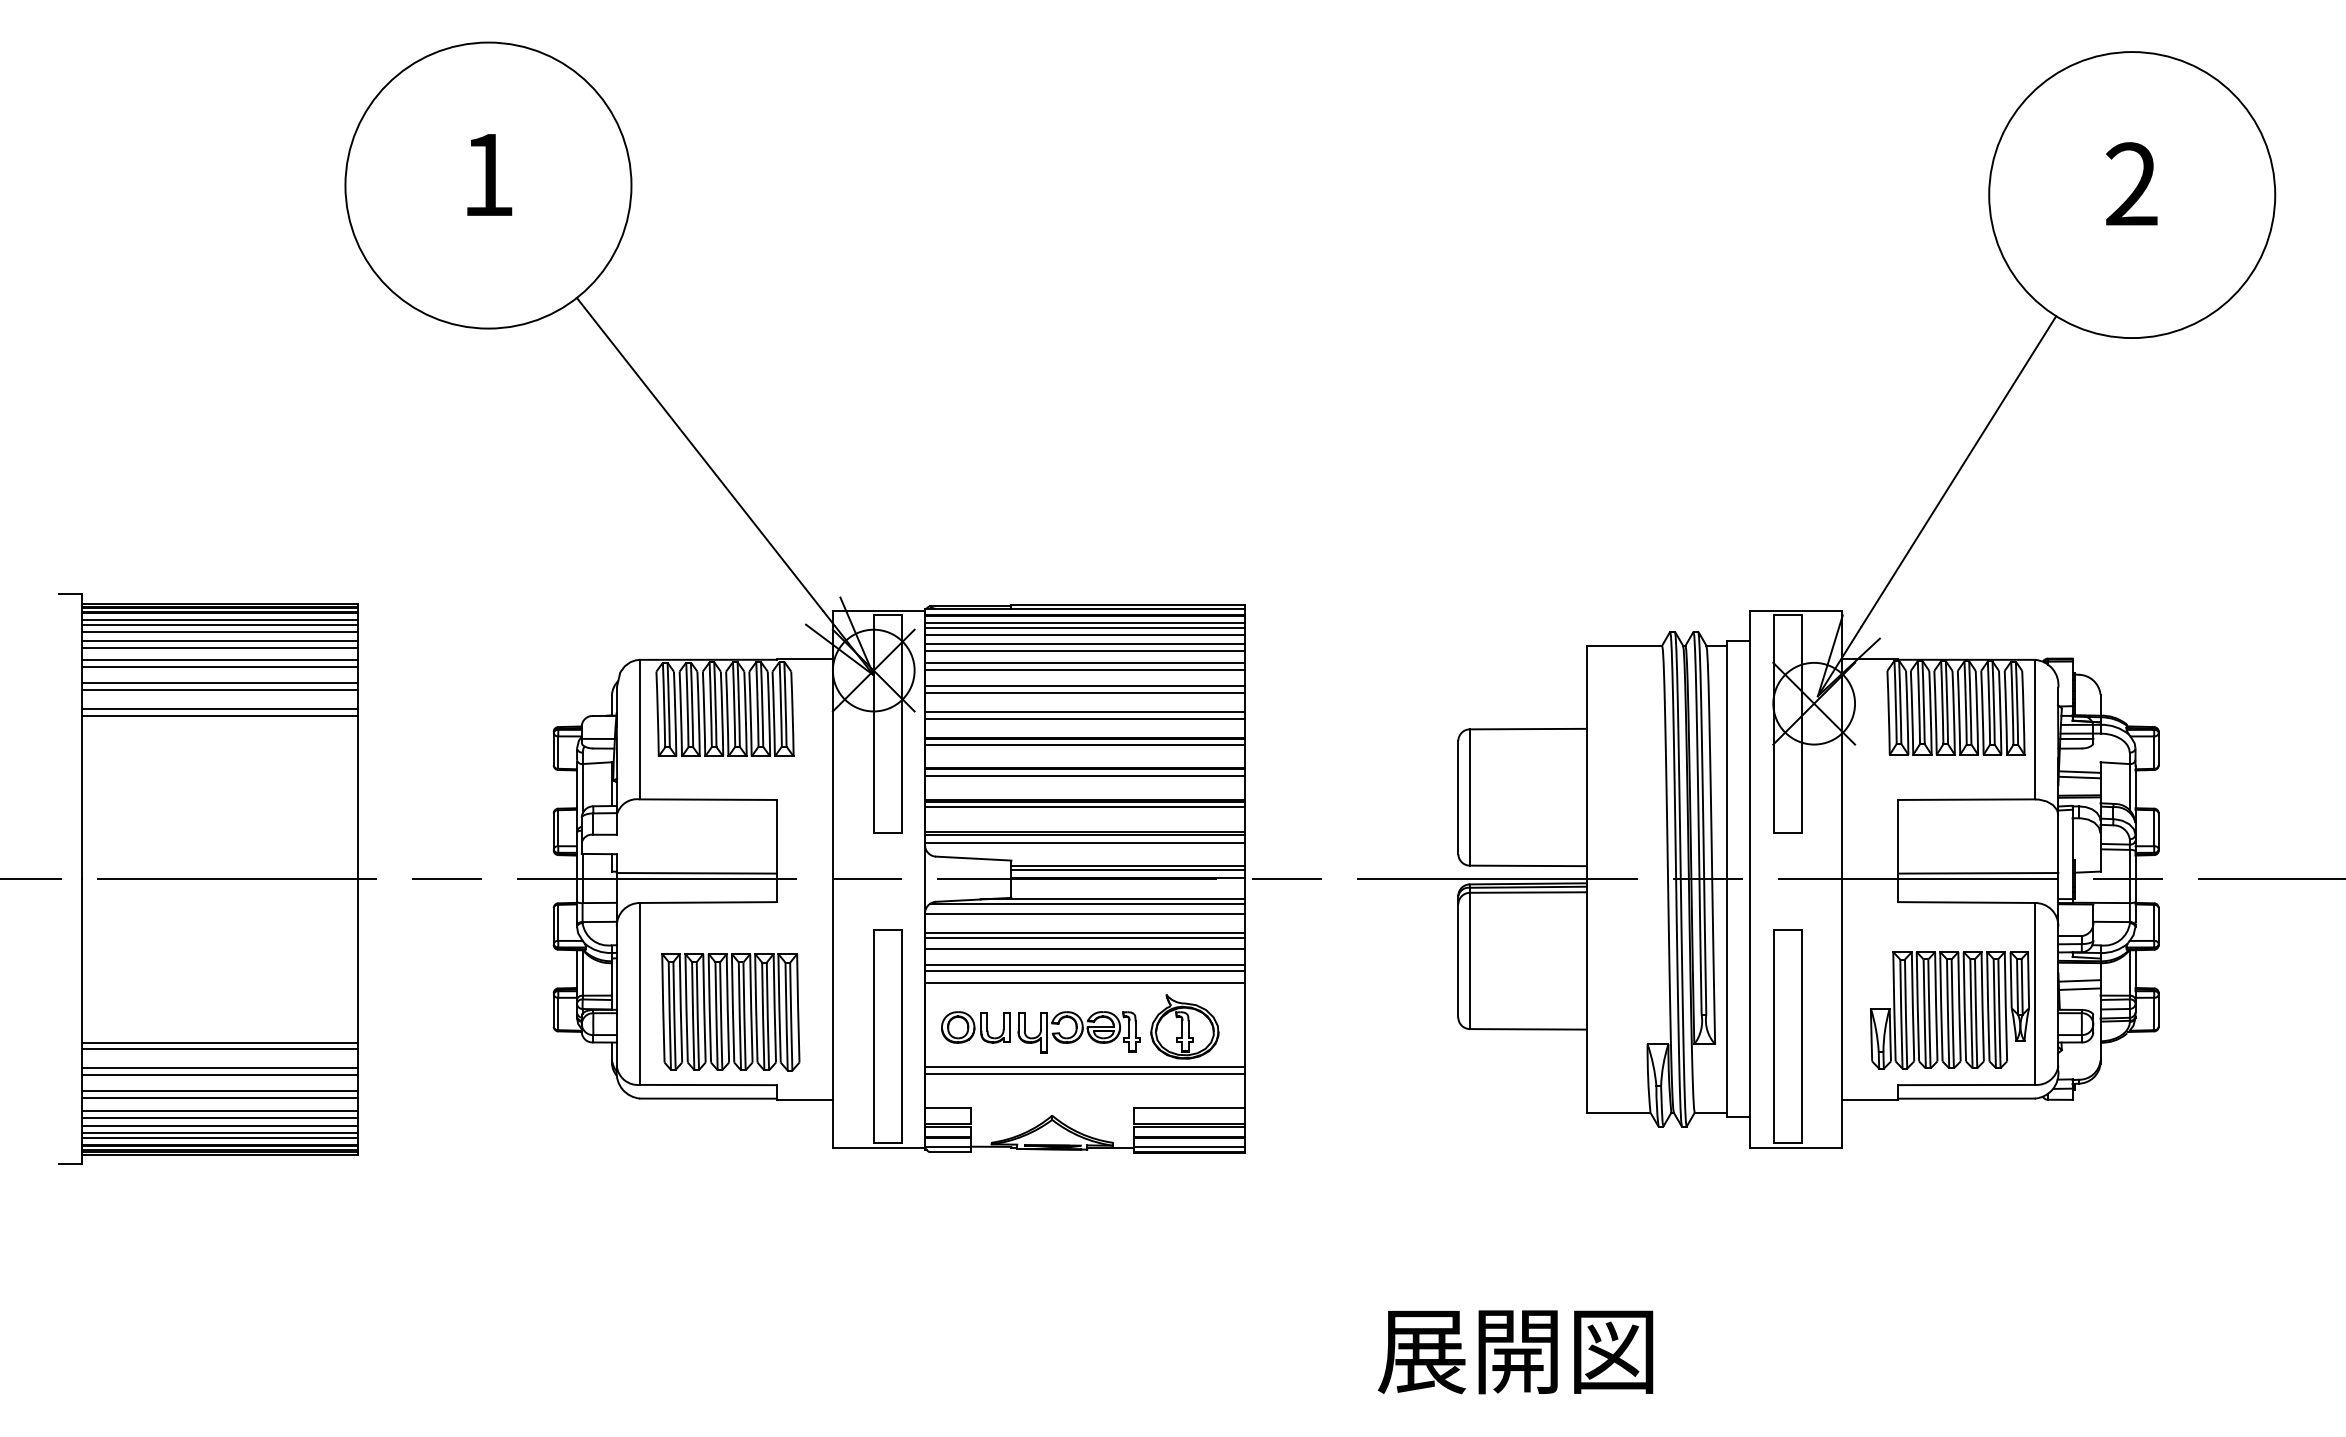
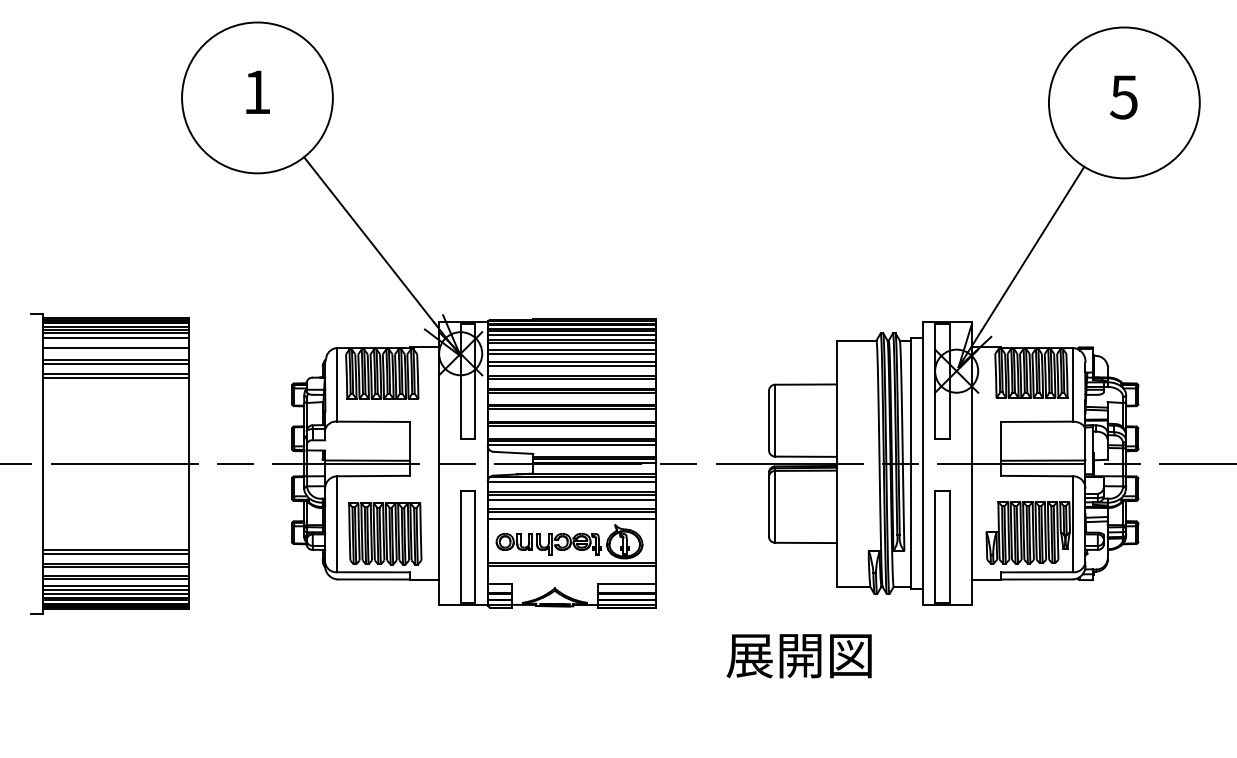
text: (2130, 184) -> (1123, 97), 2 -> 5
line: (219, 647) -> (115, 341), removed
line: (219, 668) -> (115, 352), removed
text: (1514, 1352) -> (798, 656), moved

